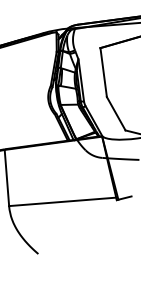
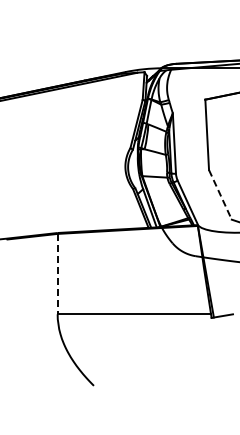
line: (116, 114) -> (220, 195), solid -> dashed
line: (6, 178) -> (57, 274), solid -> dashed

